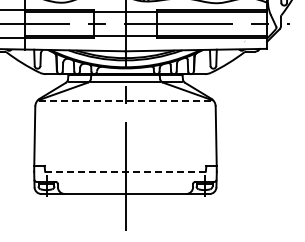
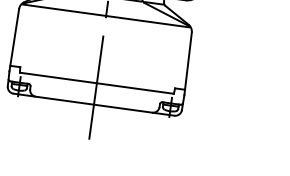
line: (125, 101) -> (106, 16), dashed -> solid
line: (125, 171) -> (96, 83), dashed -> solid

